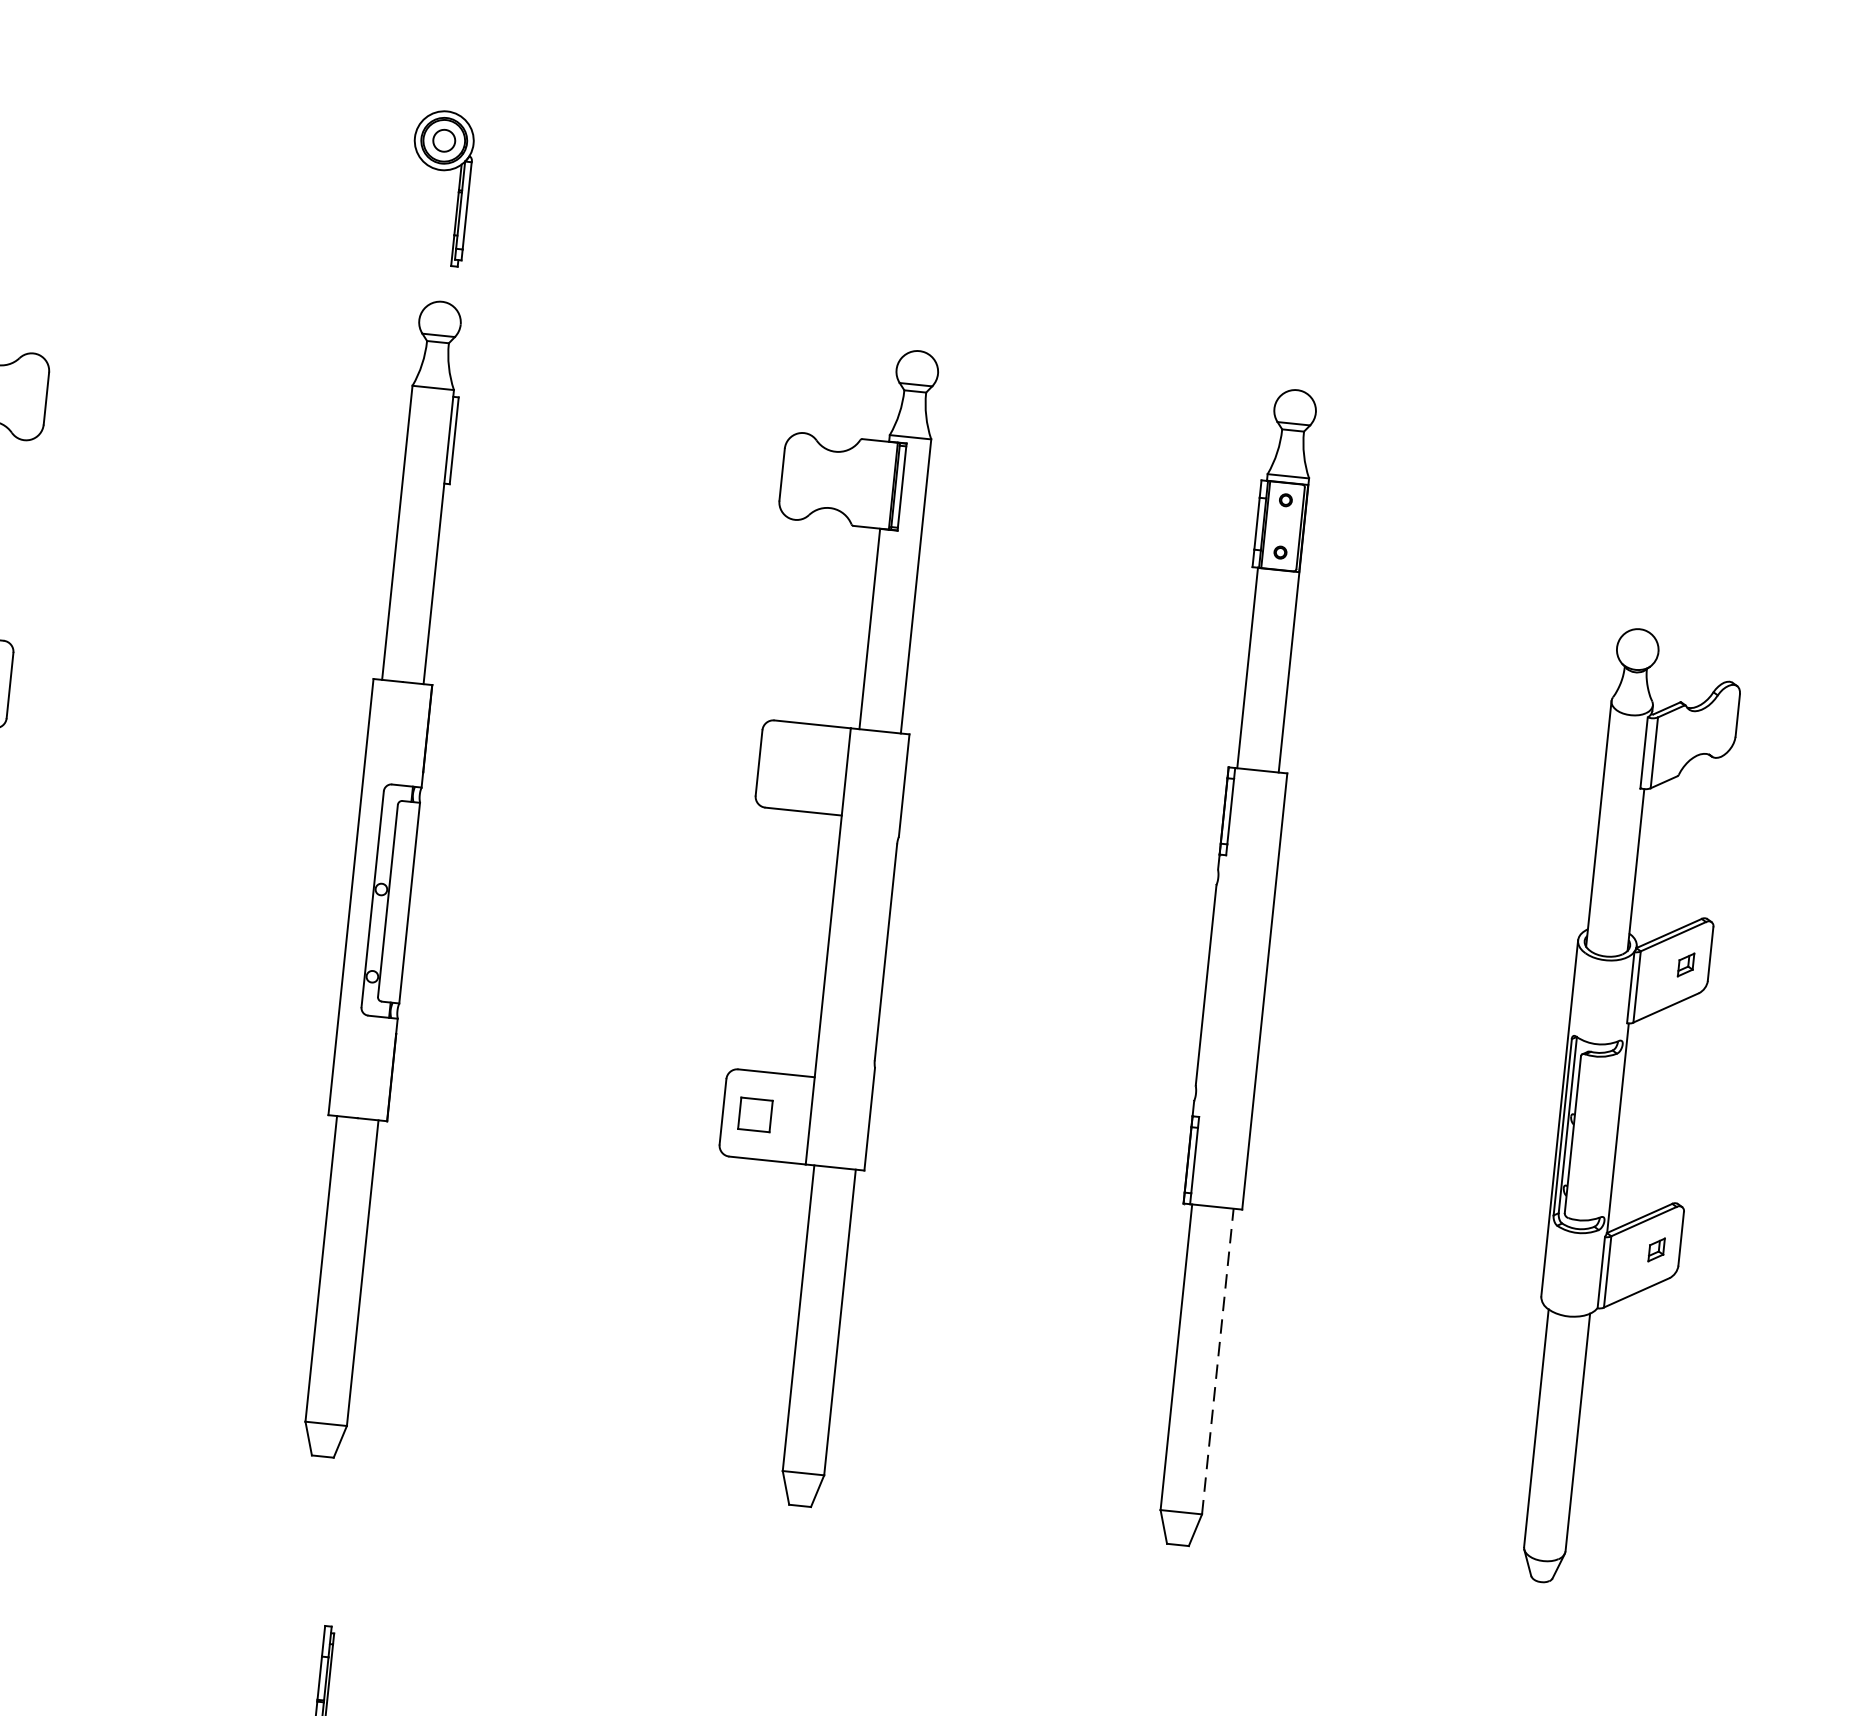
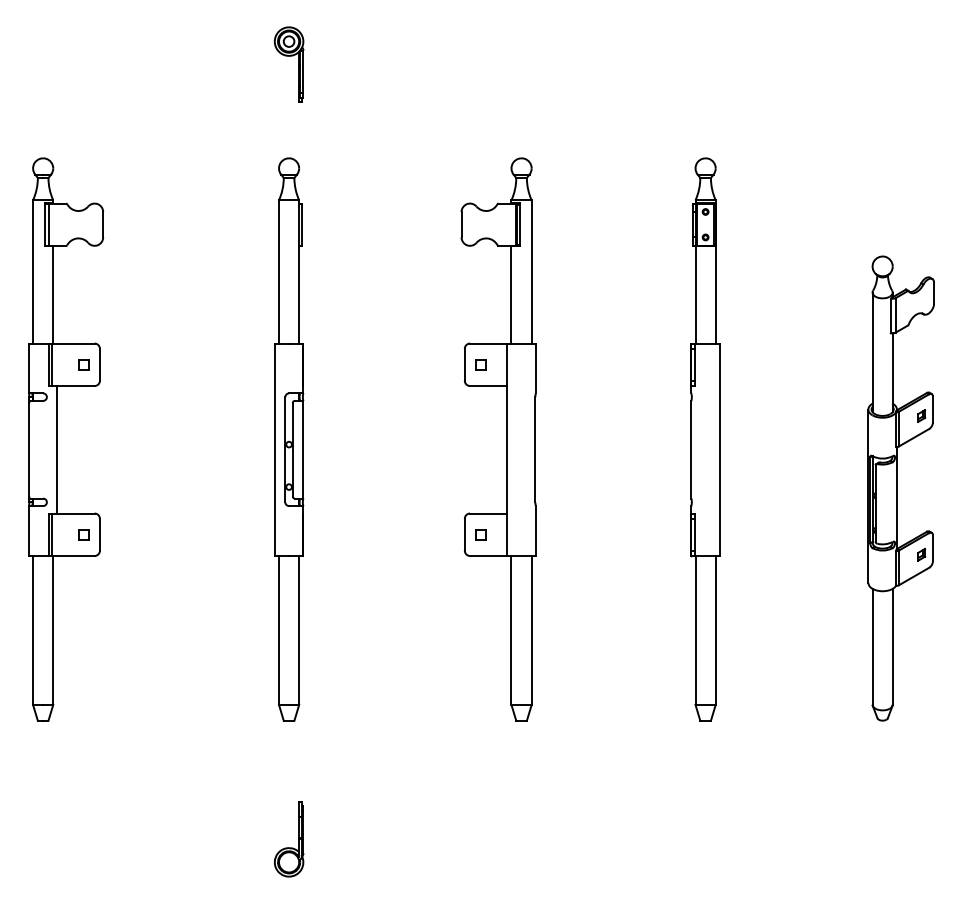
part: (439, 171) -> (288, 56), moved
part: (791, 765) -> (480, 364), added
part: (755, 1114) -> (480, 534), size x0.62
line: (1217, 1359) -> (715, 629), dashed -> solid

